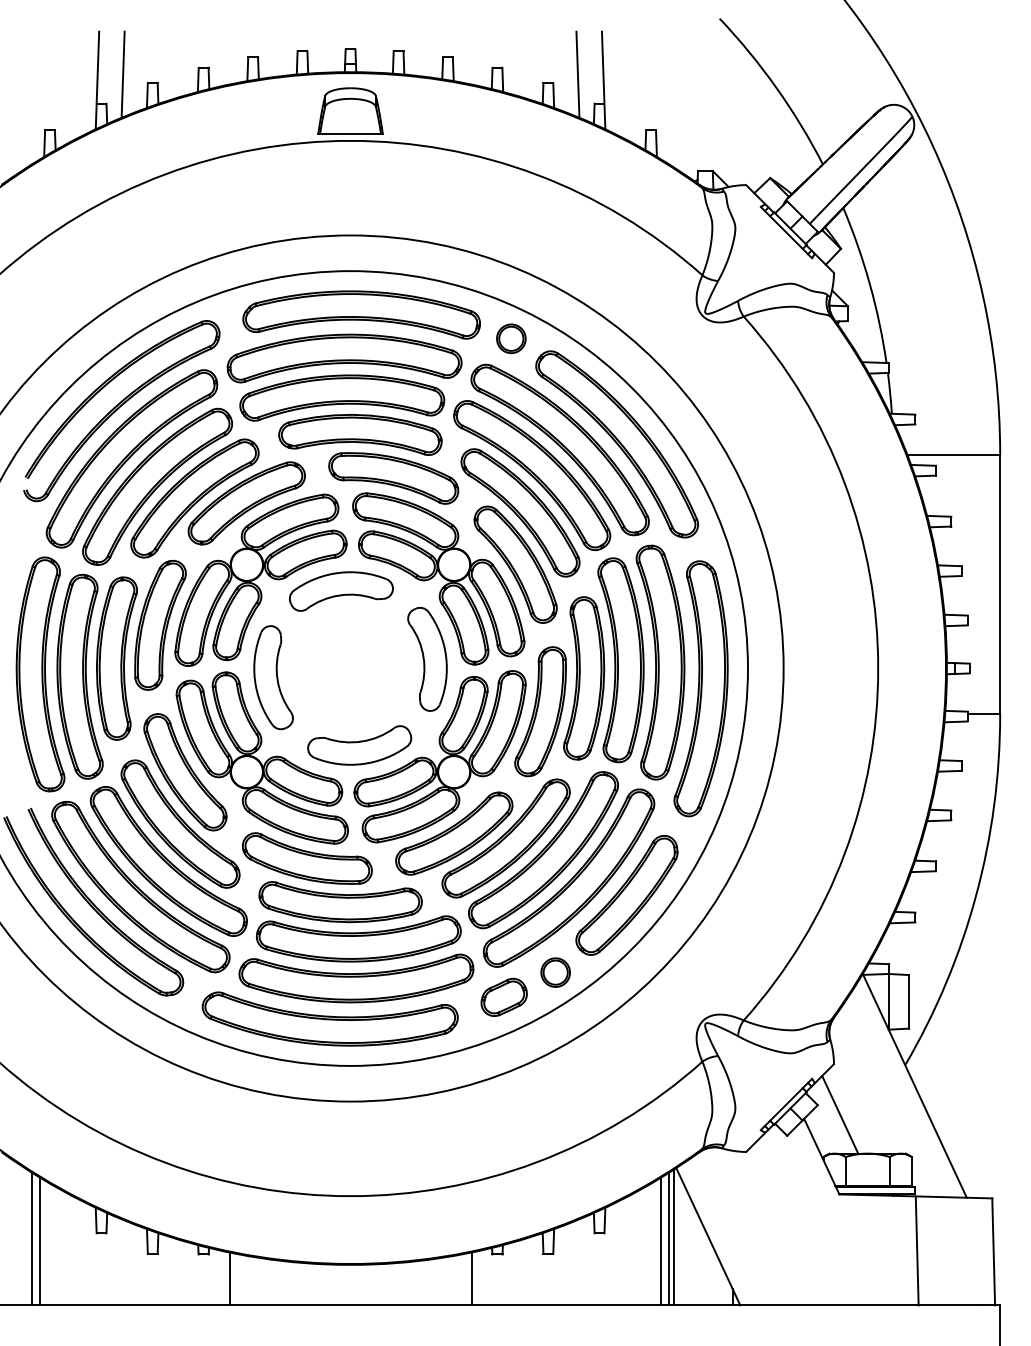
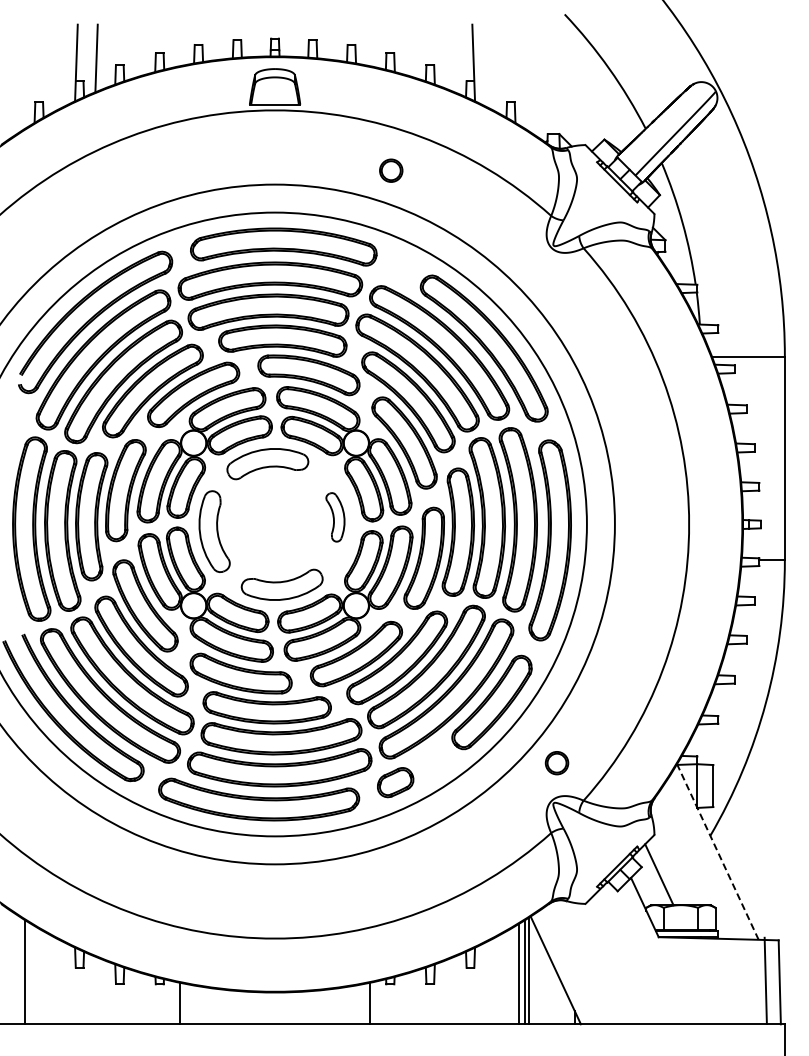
line: (577, 74) -> (453, 58), removed
part: (511, 338) -> (391, 170), moved
part: (427, 659) -> (335, 517), size x0.6
part: (555, 973) -> (556, 763), moved
line: (914, 1085) -> (717, 851), solid -> dashed
line: (40, 1240) -> (31, 973), removed
line: (916, 1250) -> (765, 980), moved

